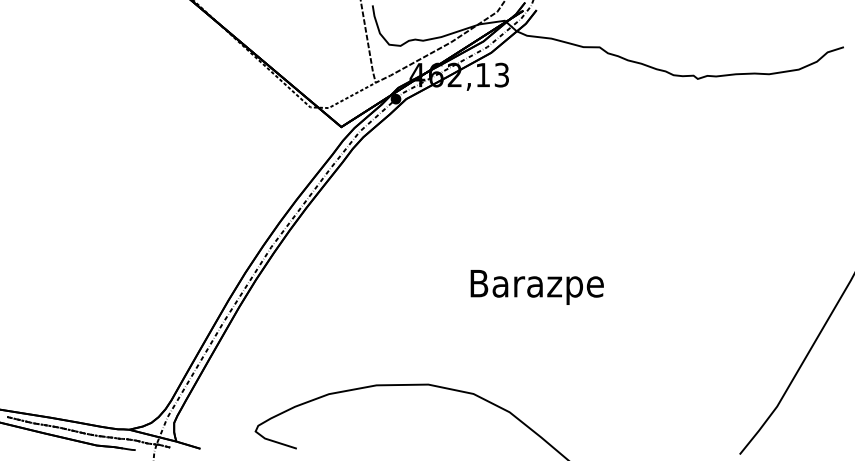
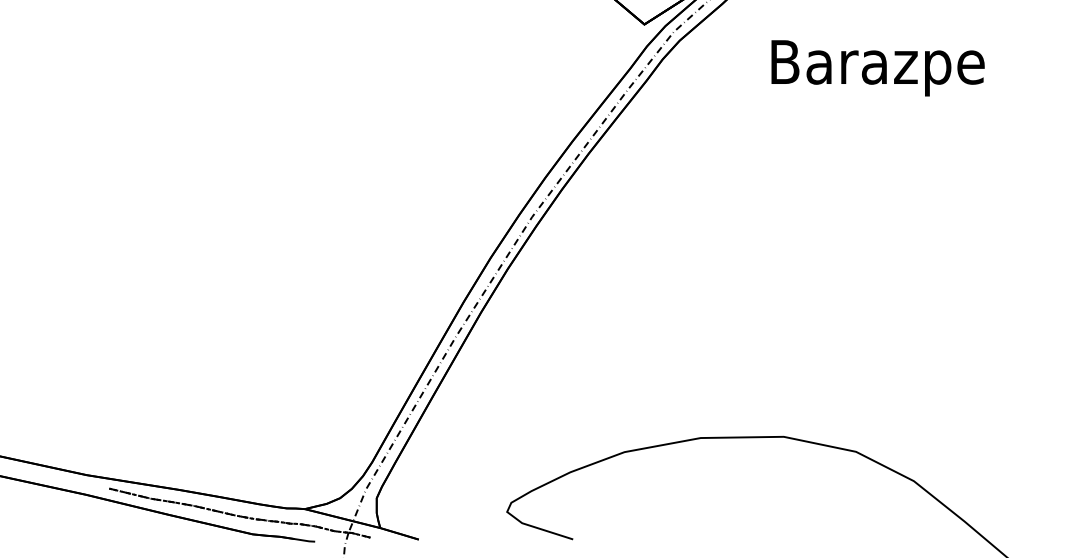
text: (536, 287) -> (876, 68), moved

